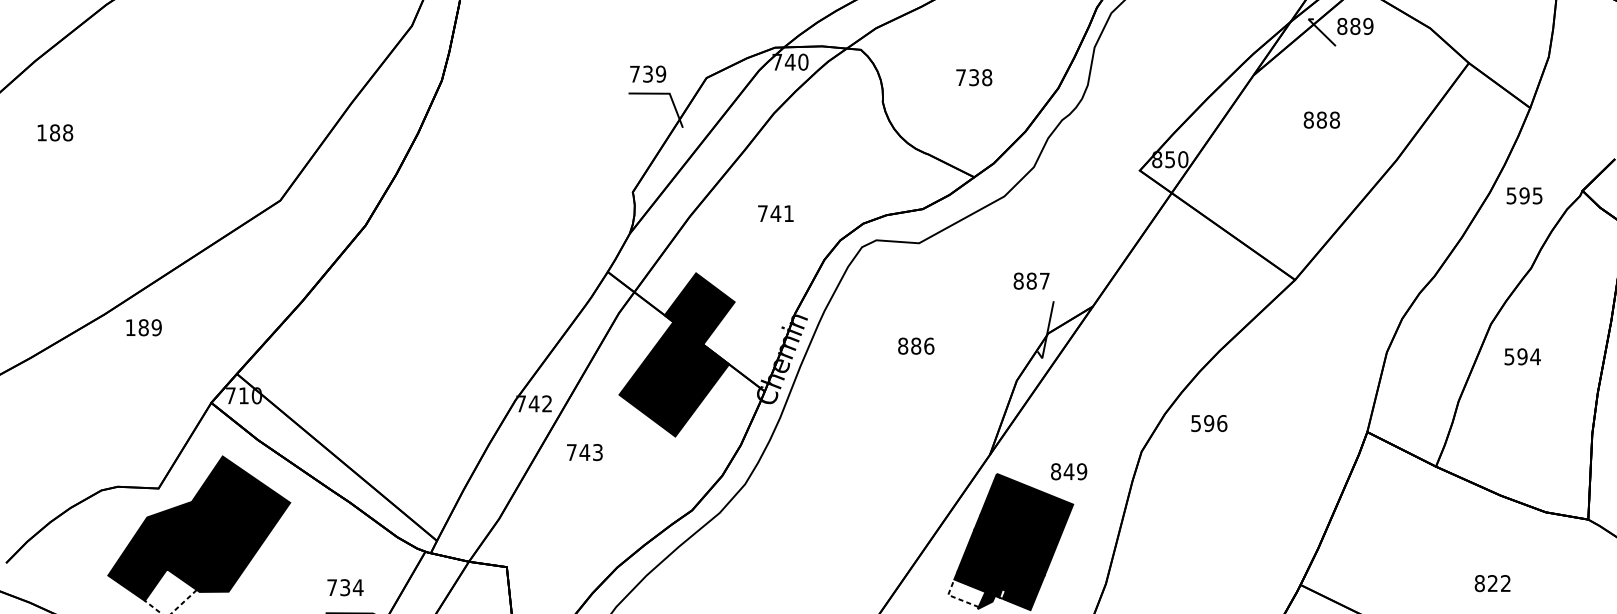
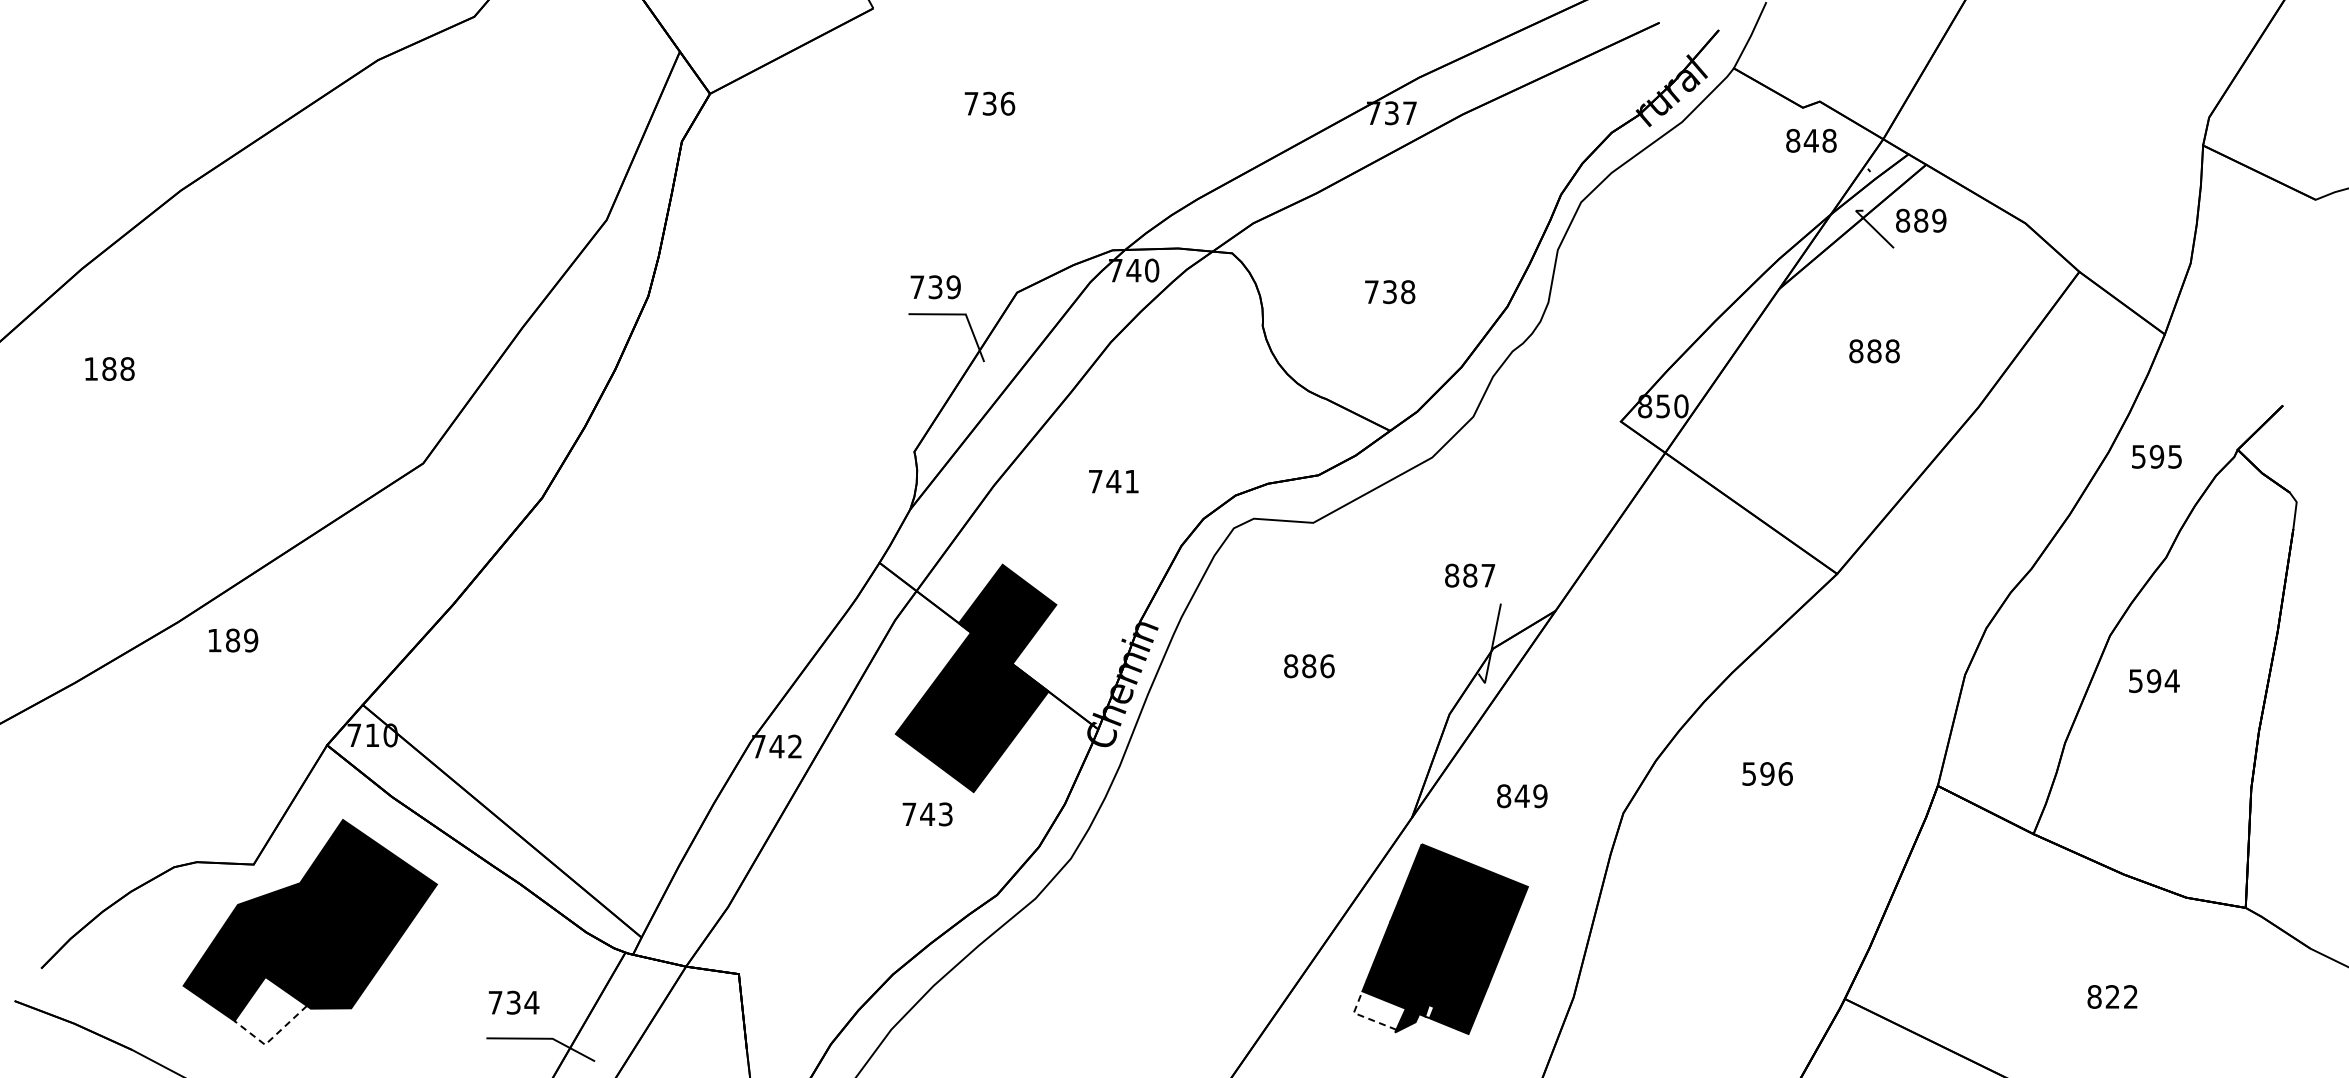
text: (1209, 423) -> (1767, 773), moved
text: (584, 452) -> (927, 814), moved
text: (1069, 471) -> (1522, 796), moved

